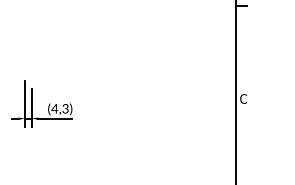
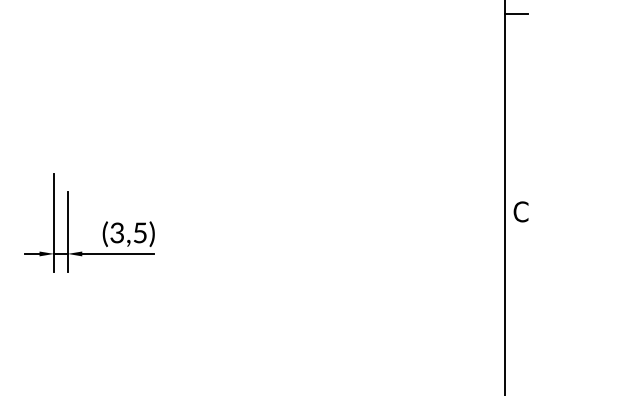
text: (59, 108) -> (127, 232), (4,3) -> (3,5)

